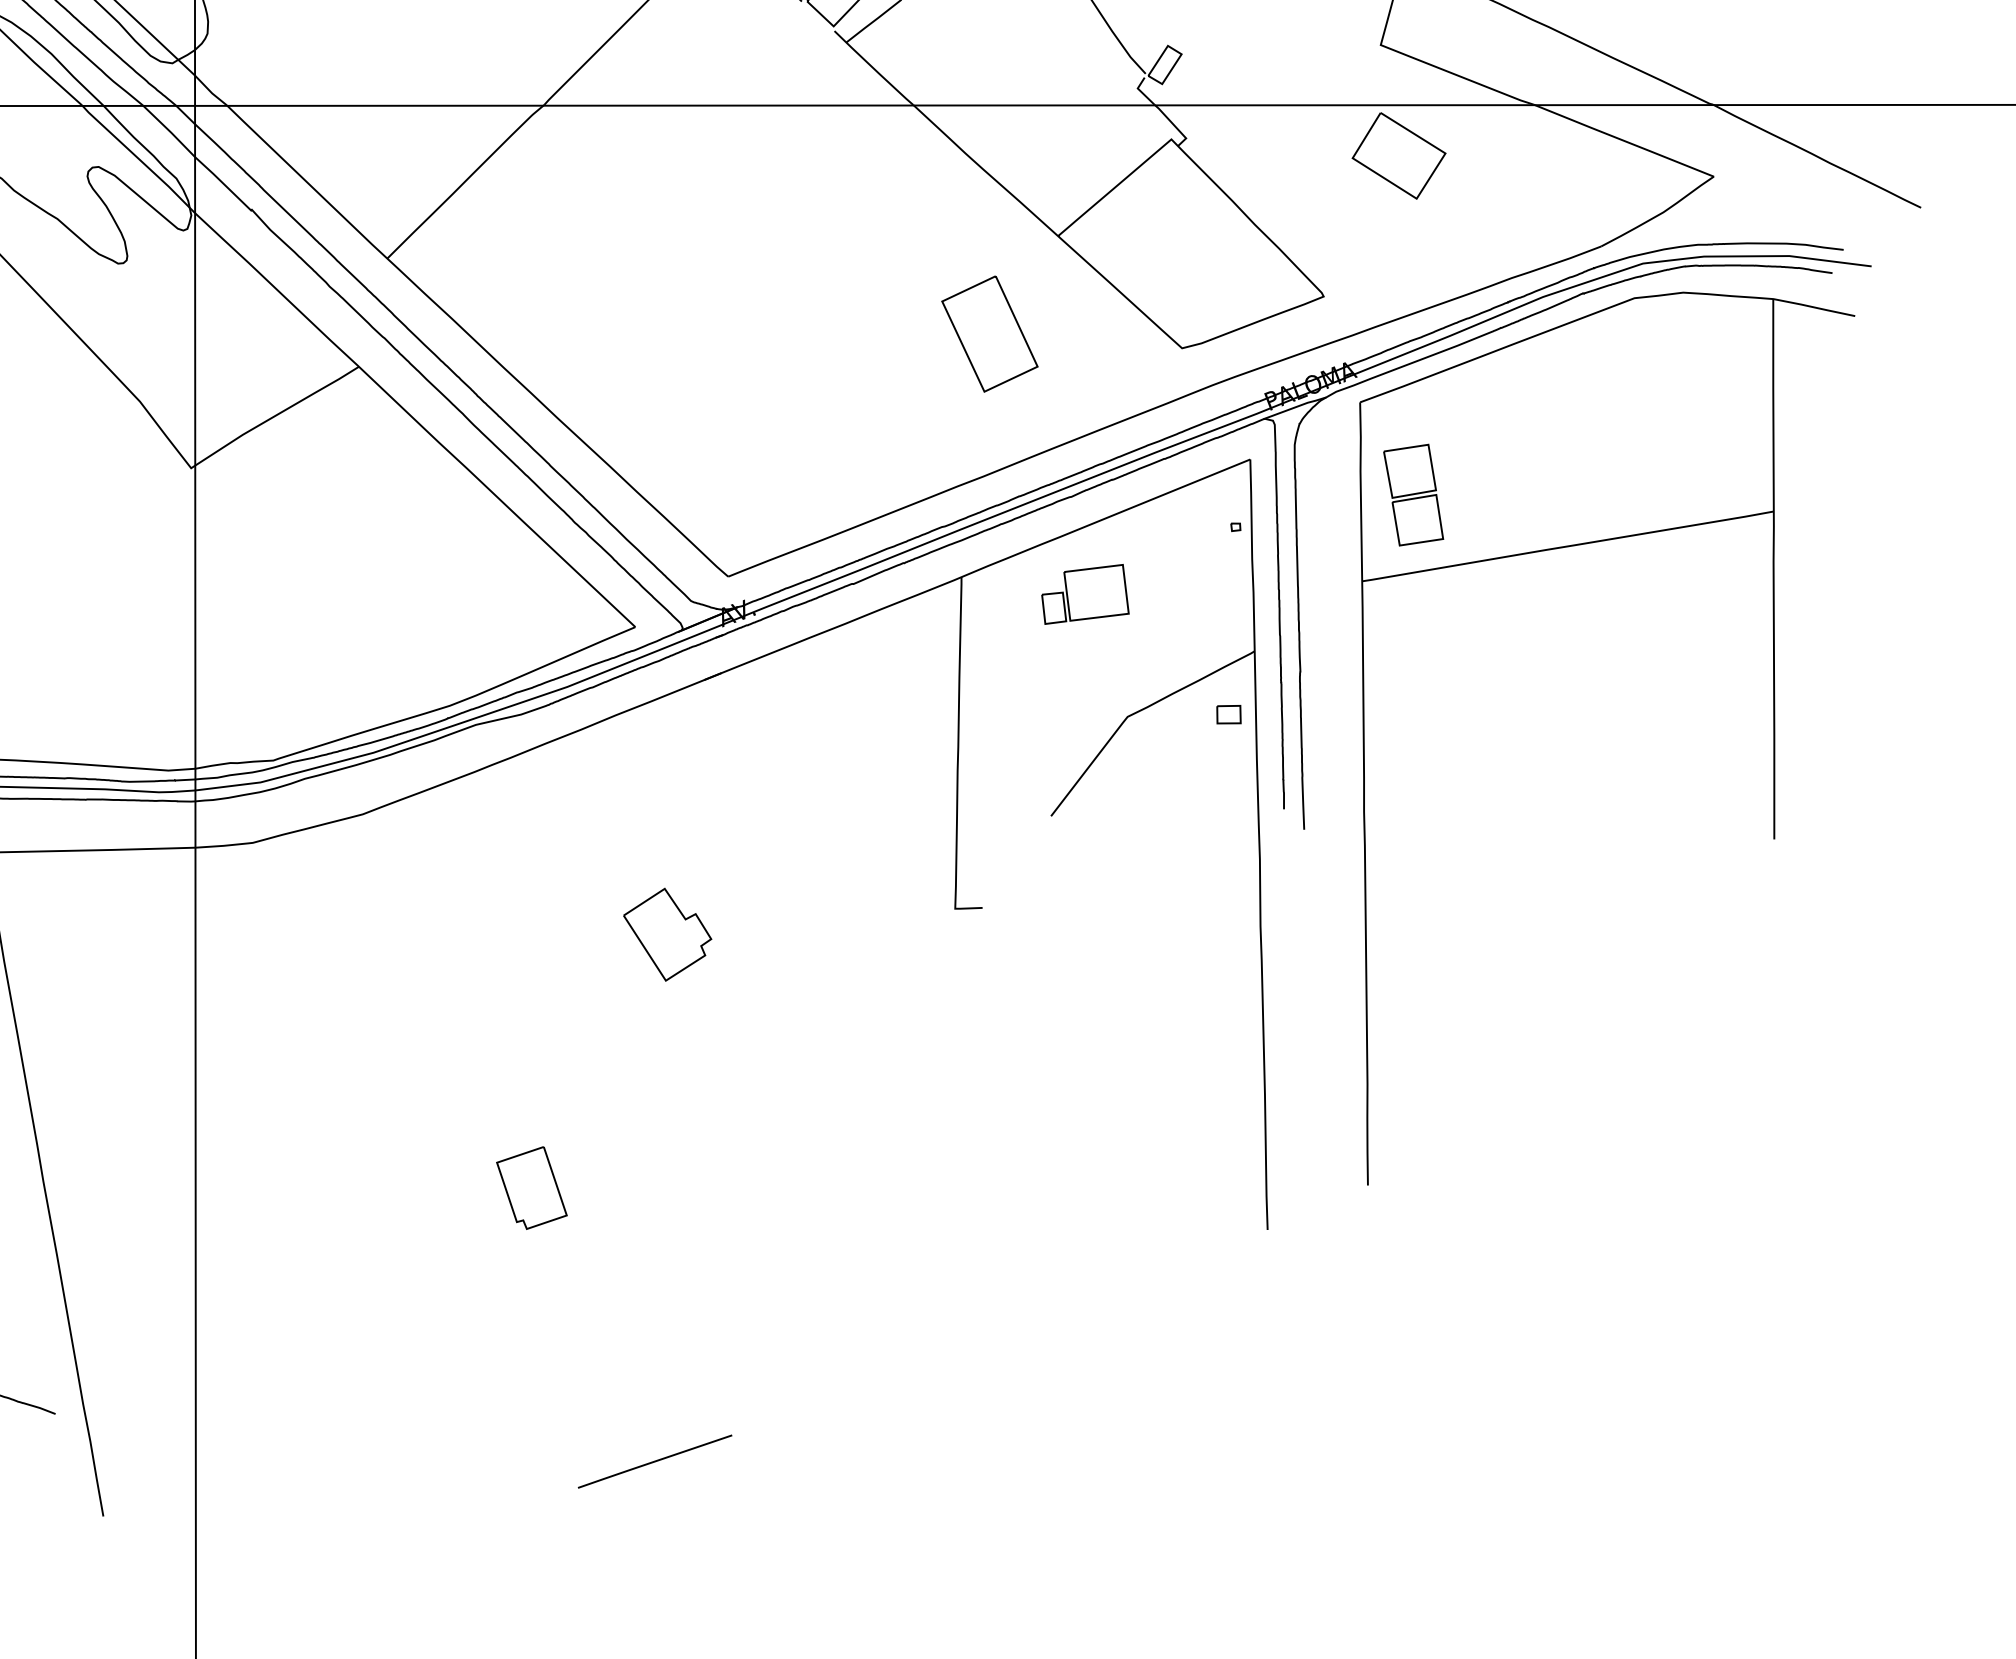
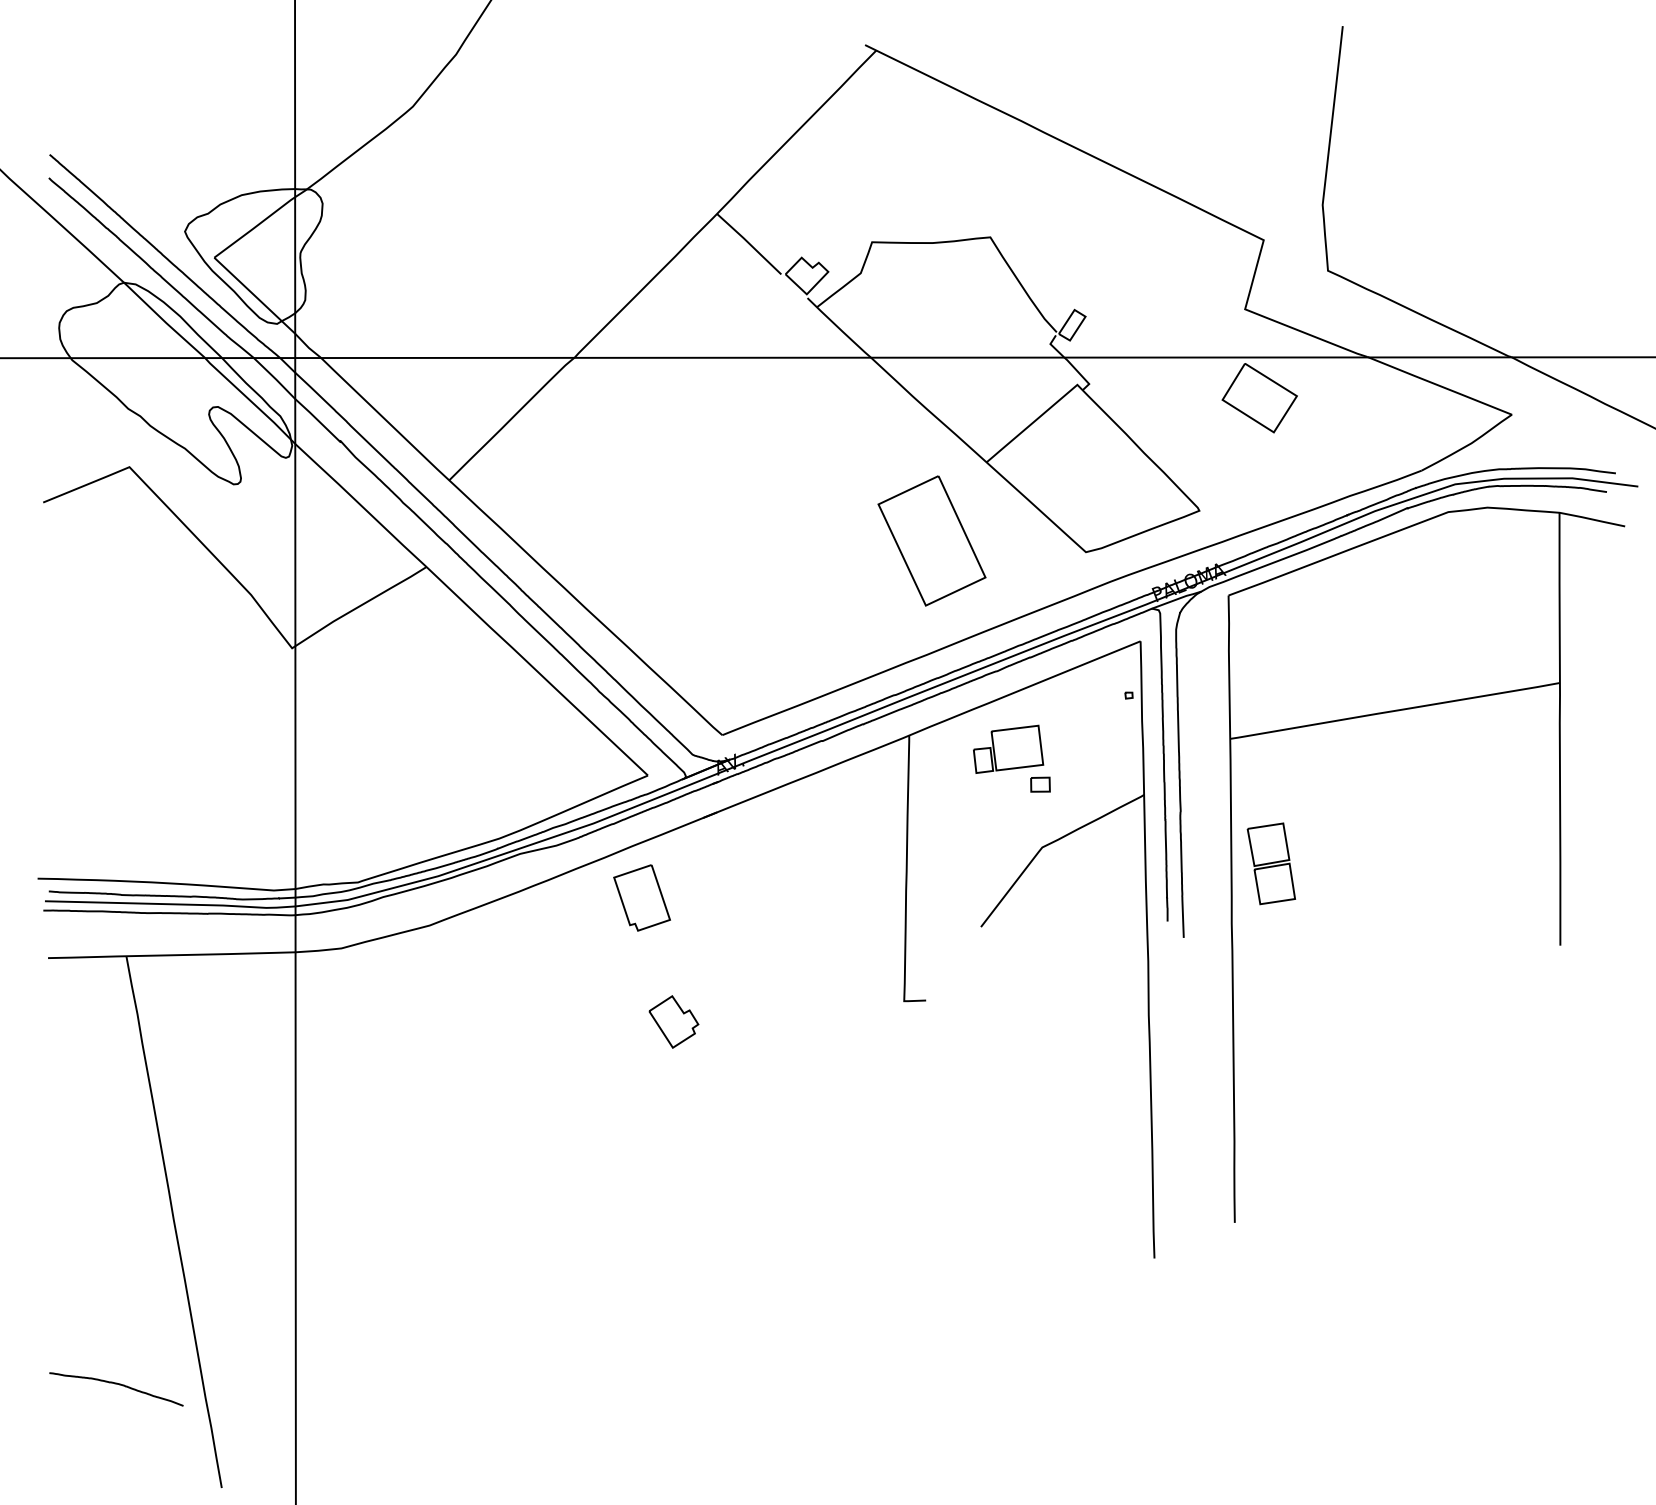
part: (989, 333) -> (931, 540), size x1.4
part: (1413, 494) -> (1271, 863), moved
part: (1228, 714) -> (1040, 784), moved
part: (667, 934) -> (673, 1021), size x0.7
part: (531, 1187) -> (641, 897), moved
line: (654, 1460) -> (663, 1443), removed

